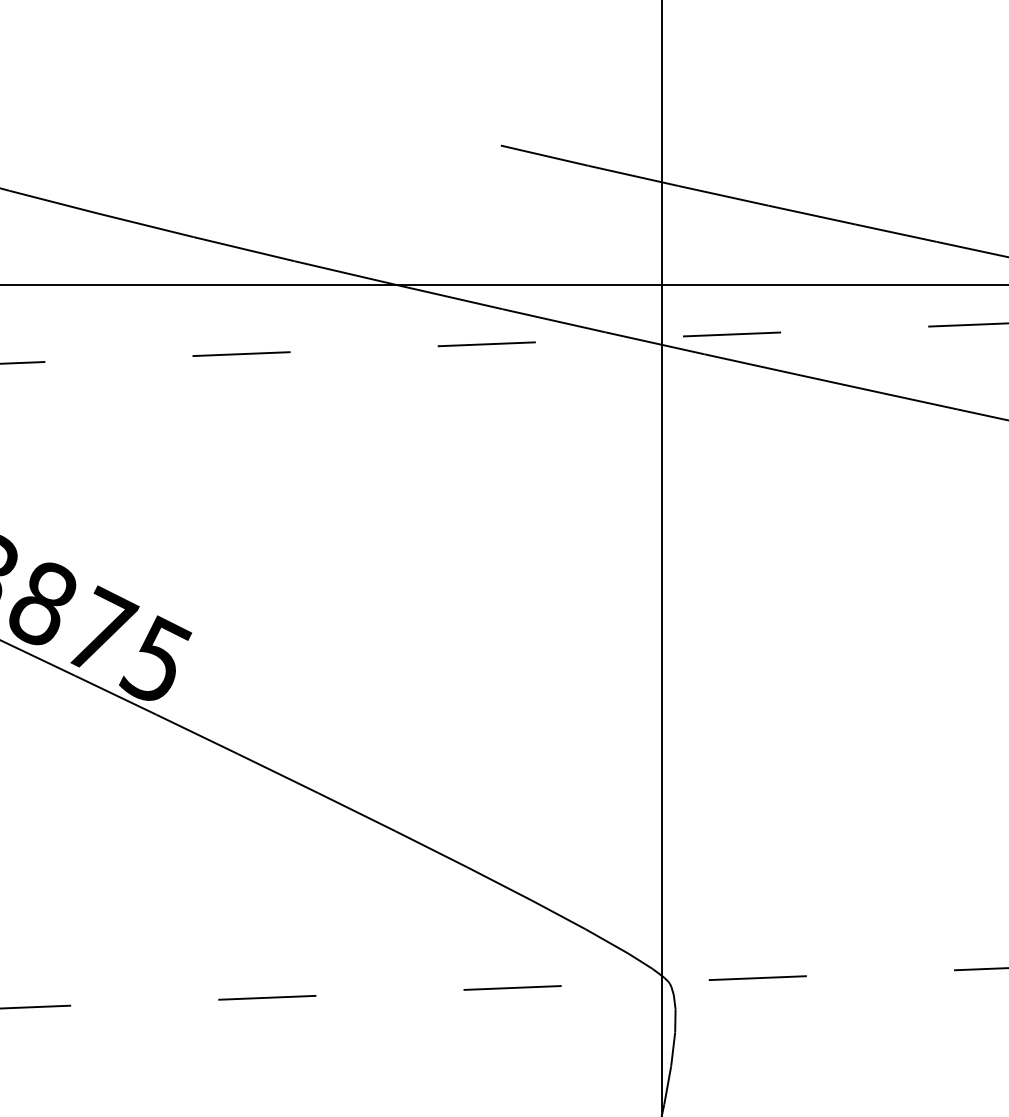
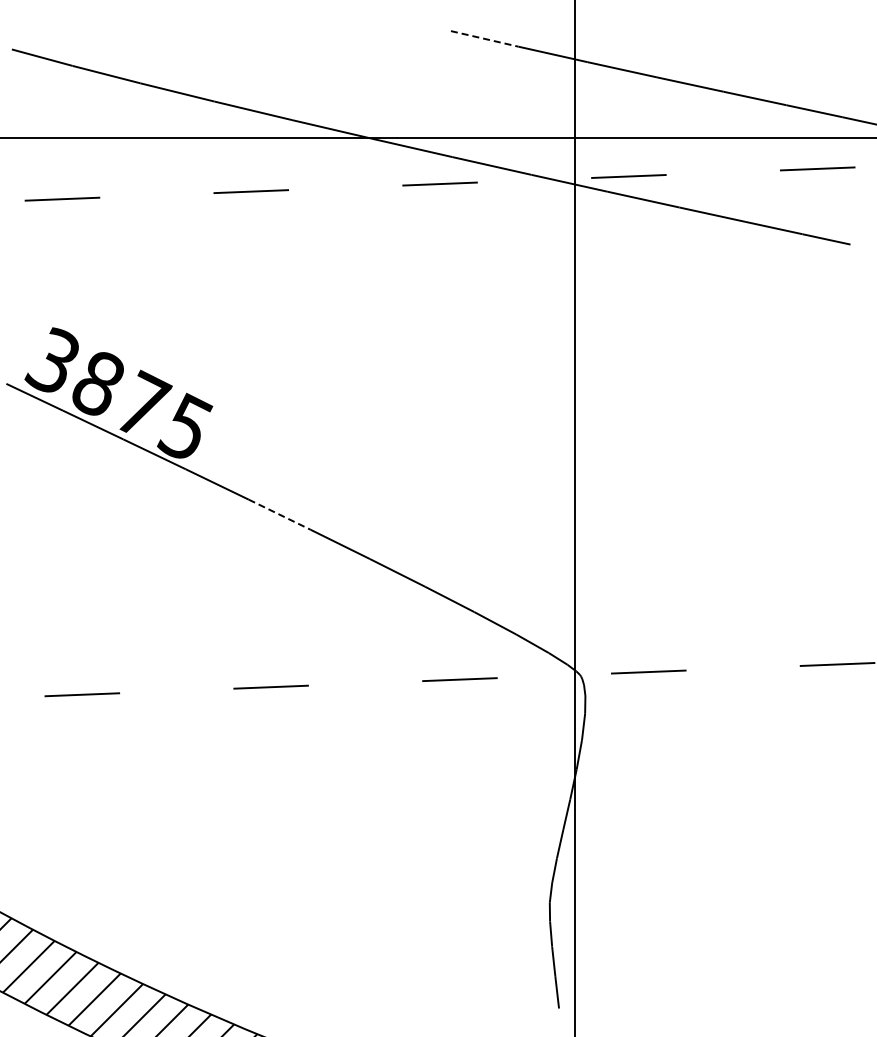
line: (544, 155) -> (484, 38), solid -> dashed
line: (279, 773) -> (280, 514), solid -> dashed

